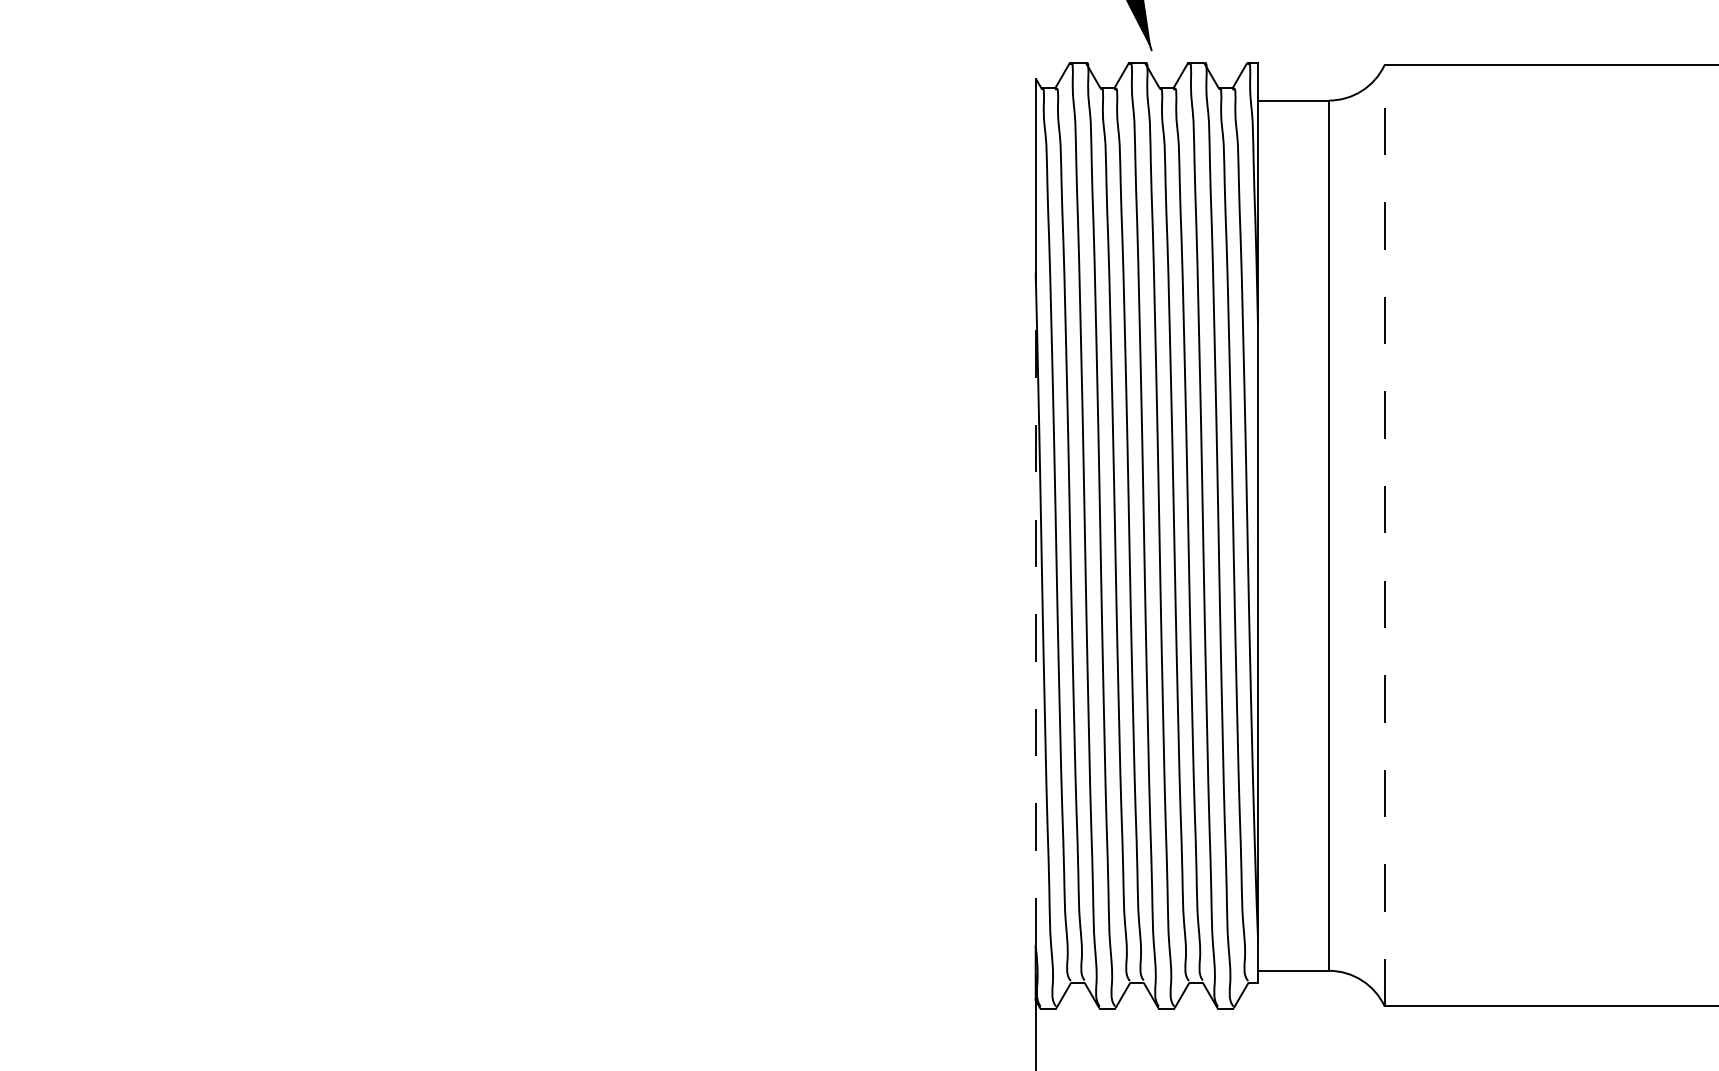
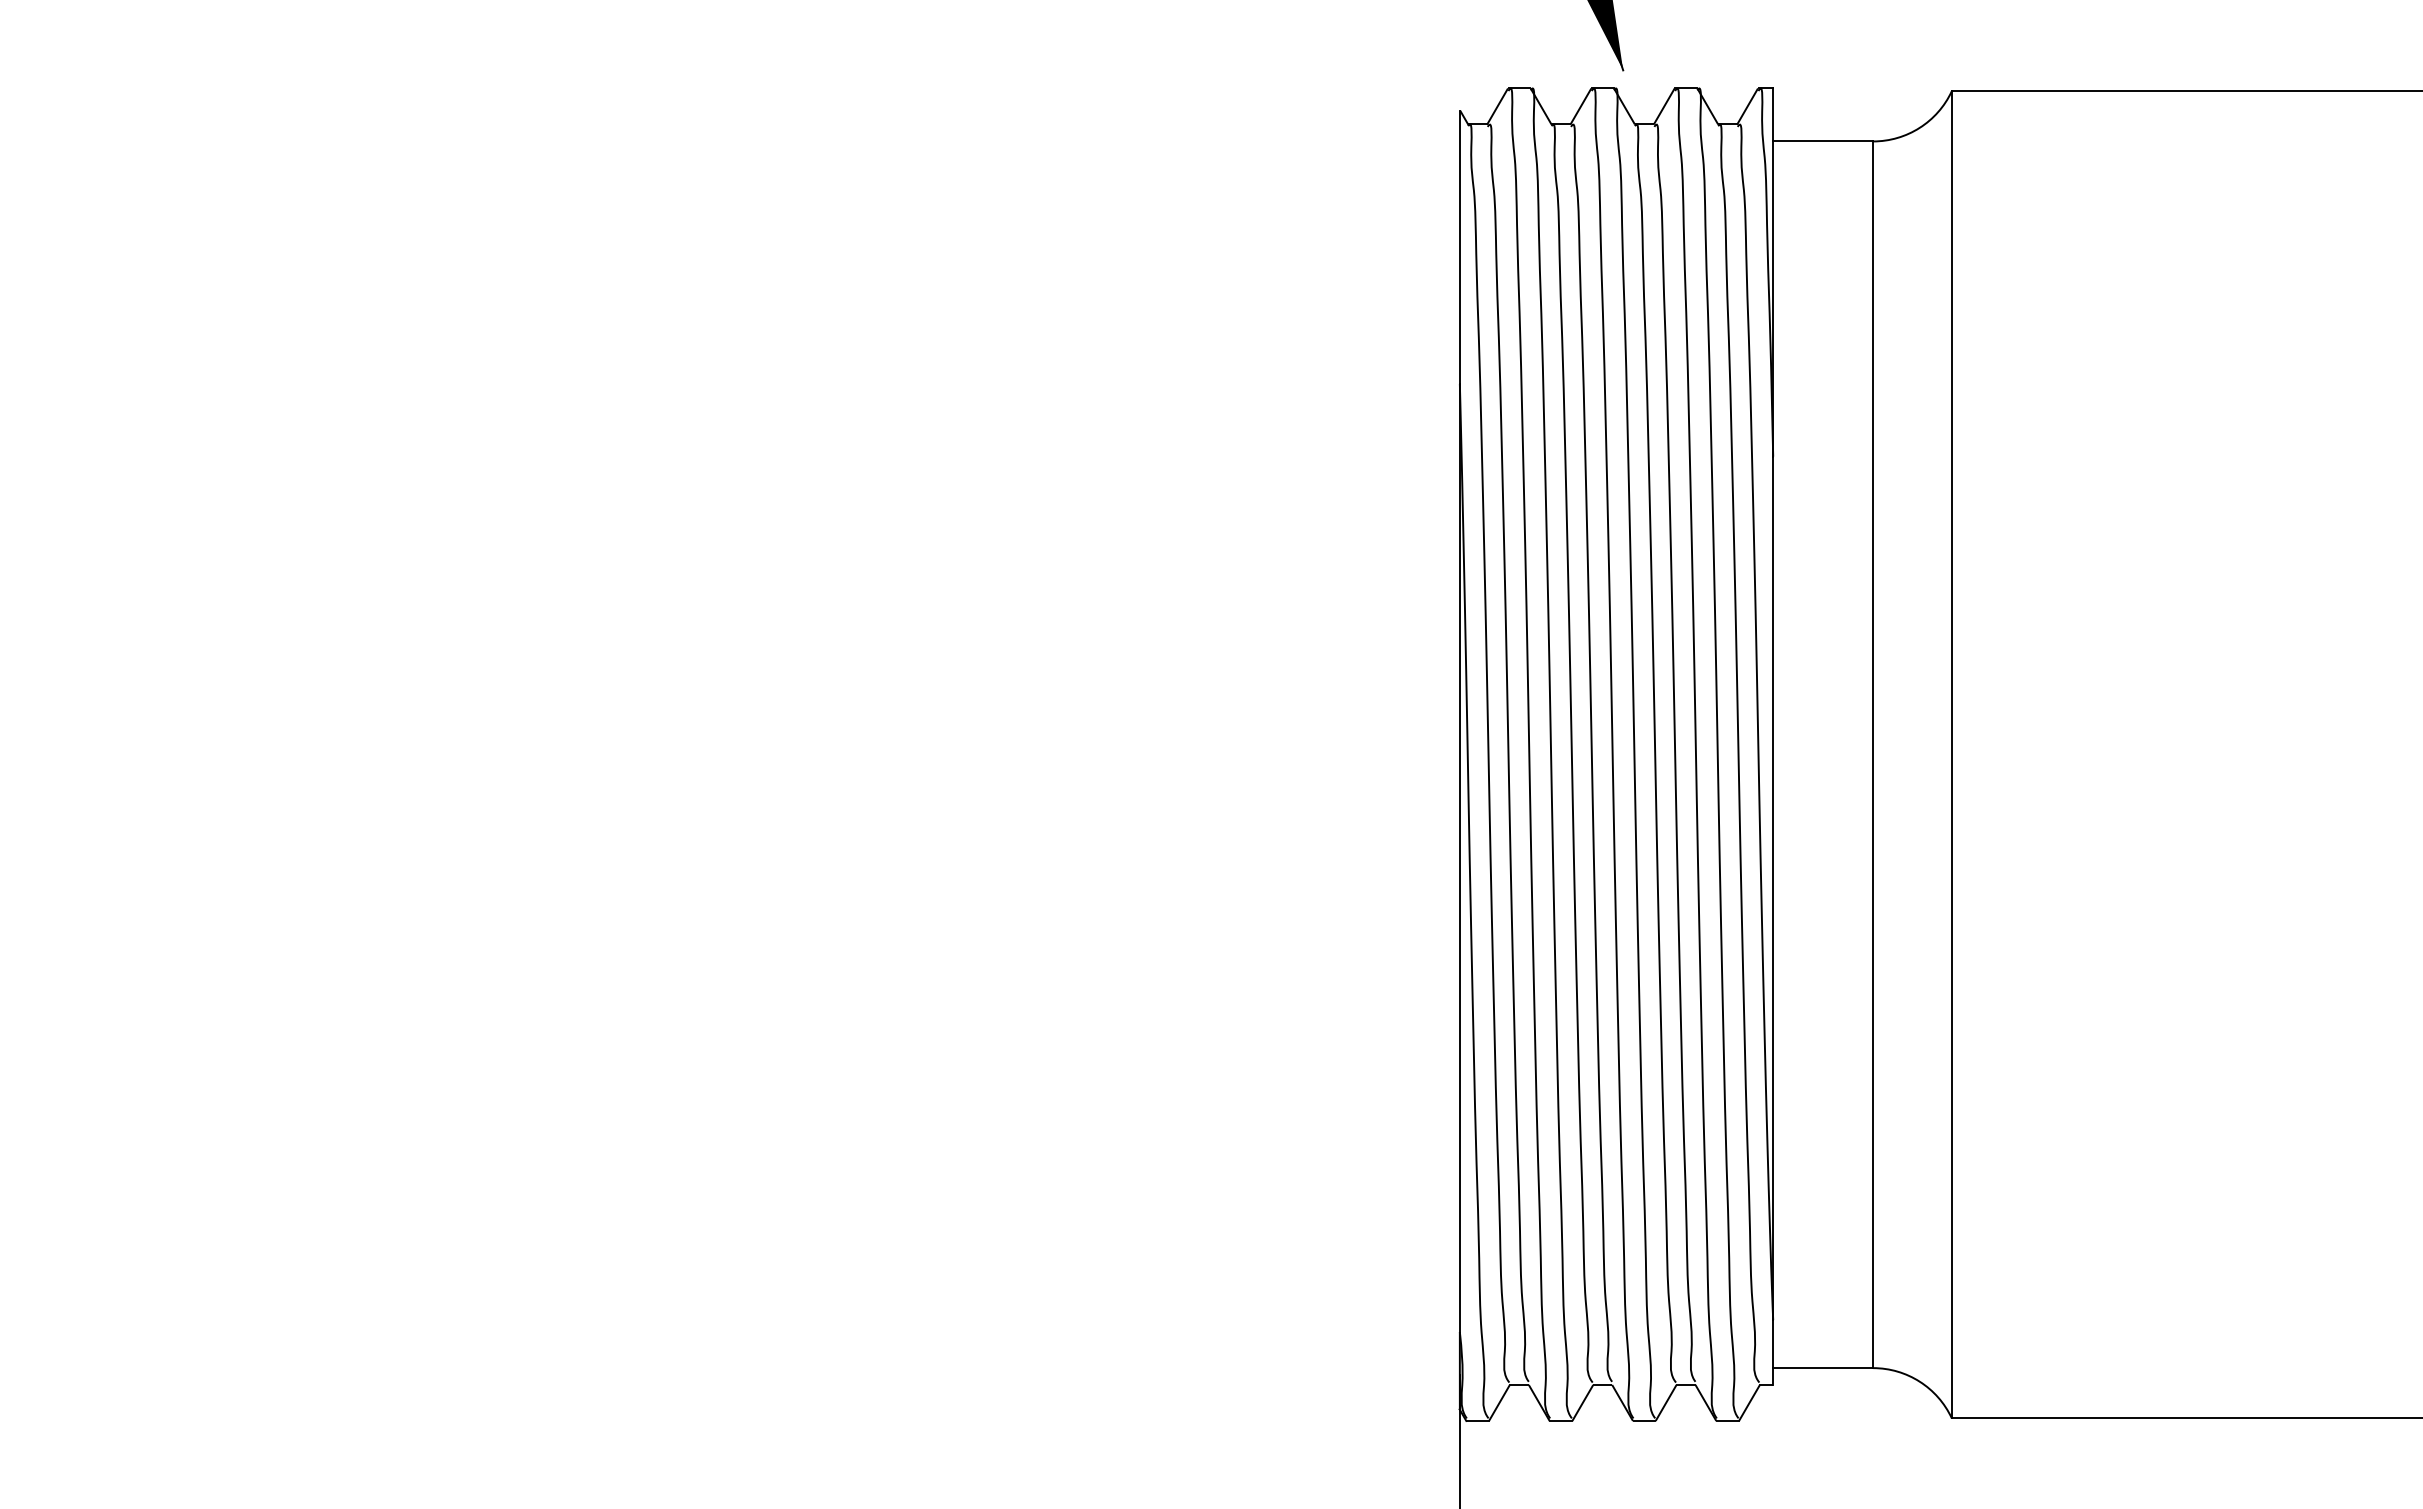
line: (1384, 535) -> (1951, 754), dashed -> solid
line: (1035, 608) -> (1459, 857), dashed -> solid

